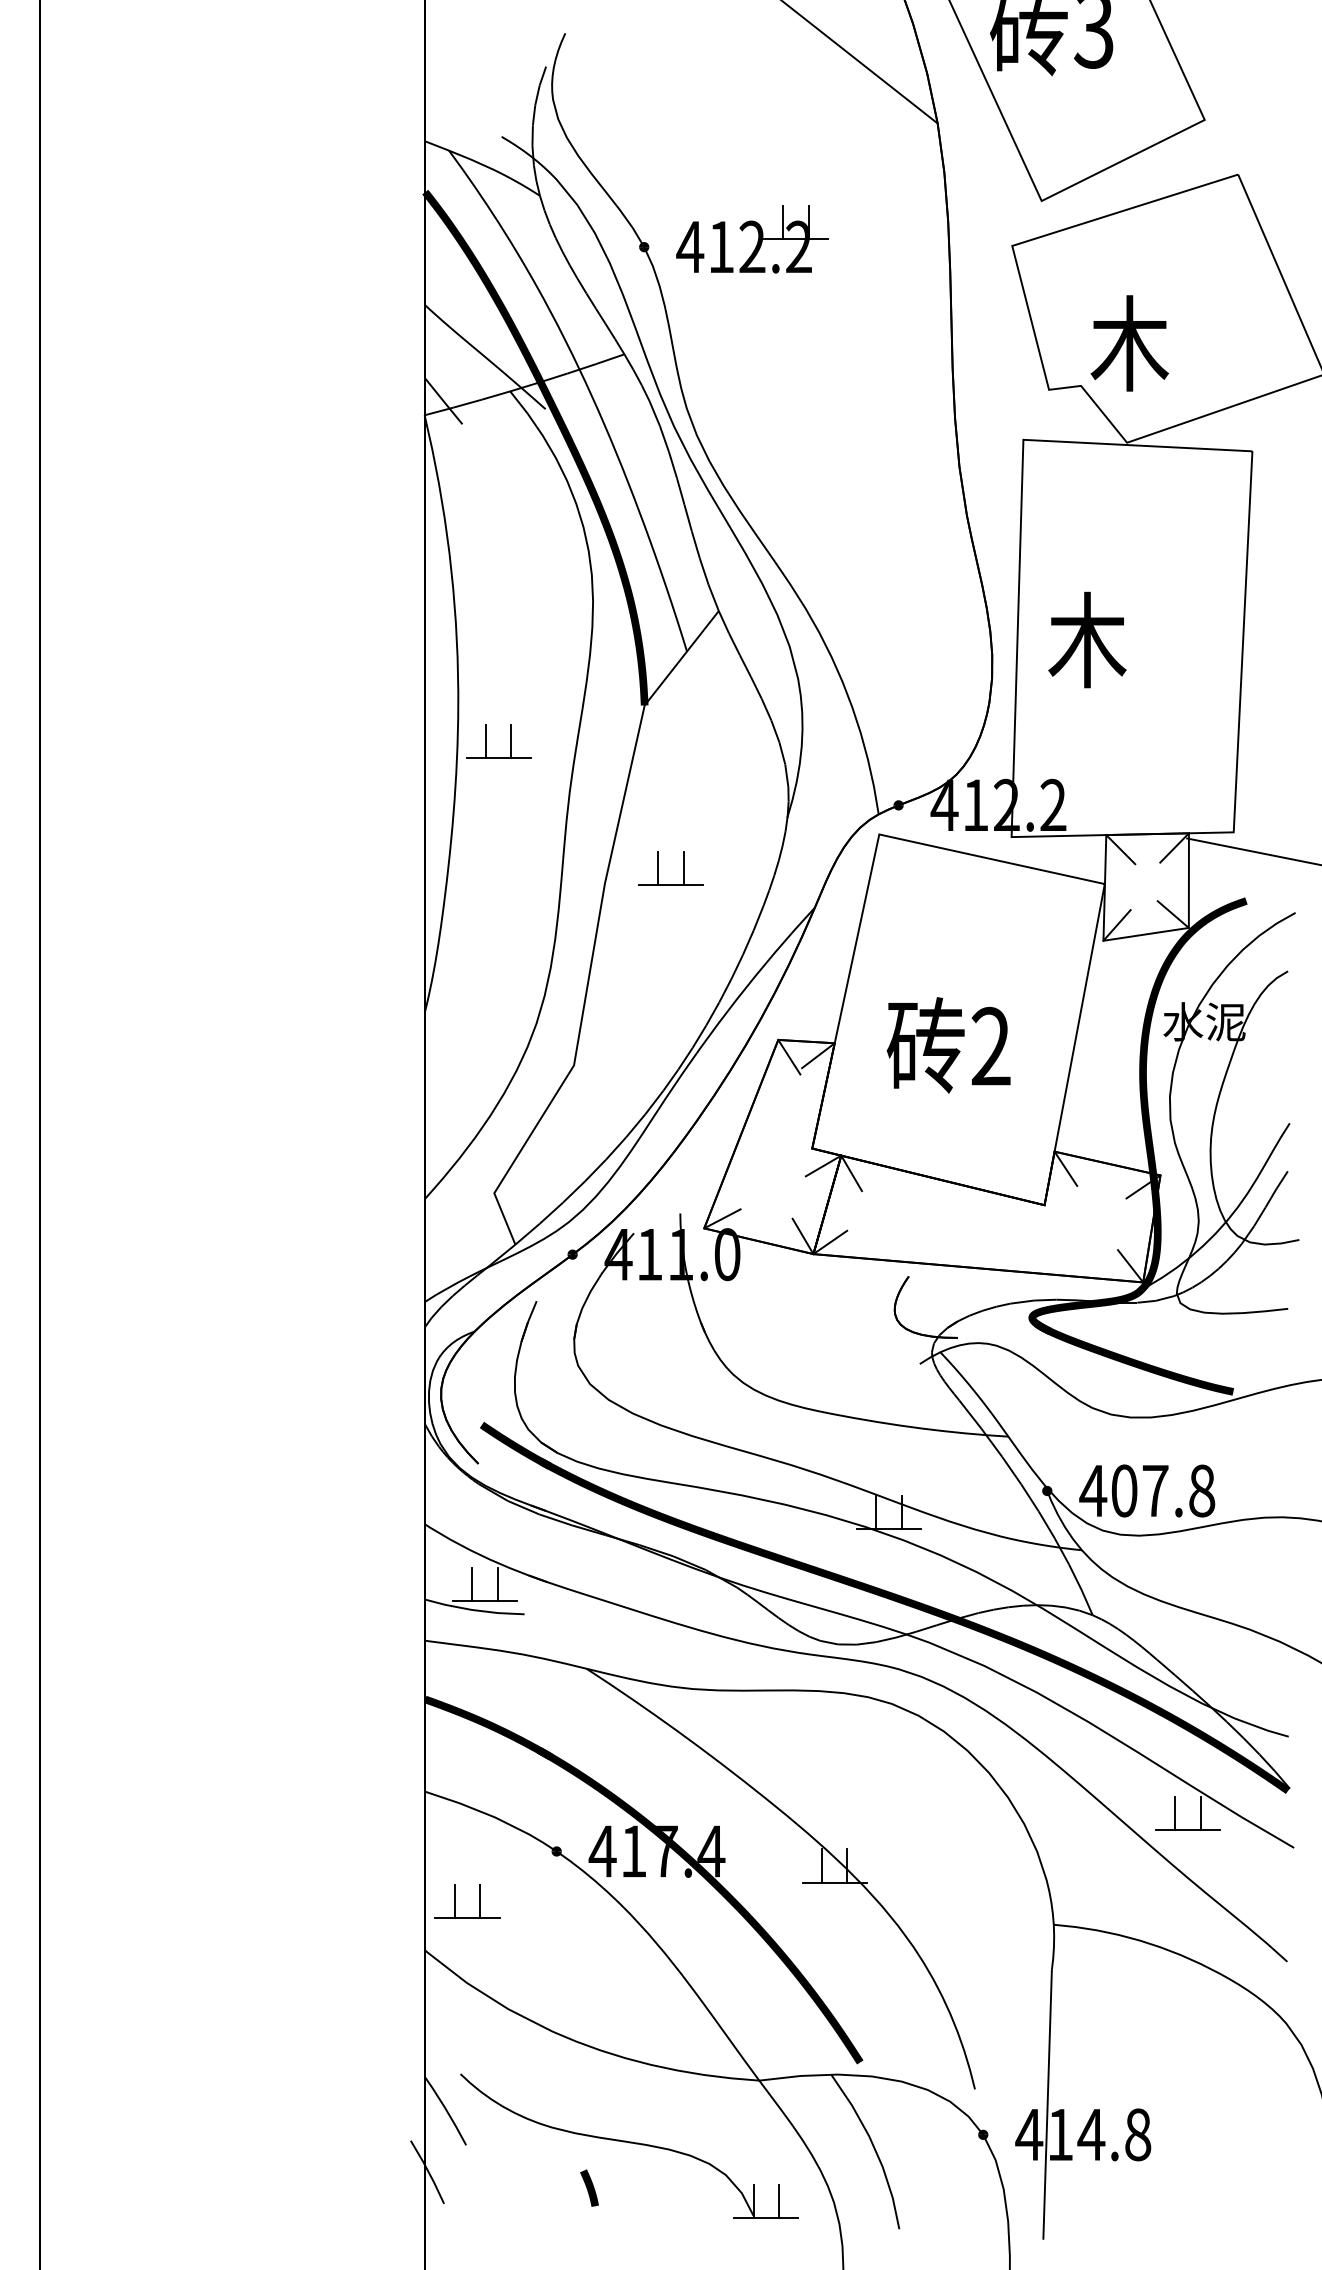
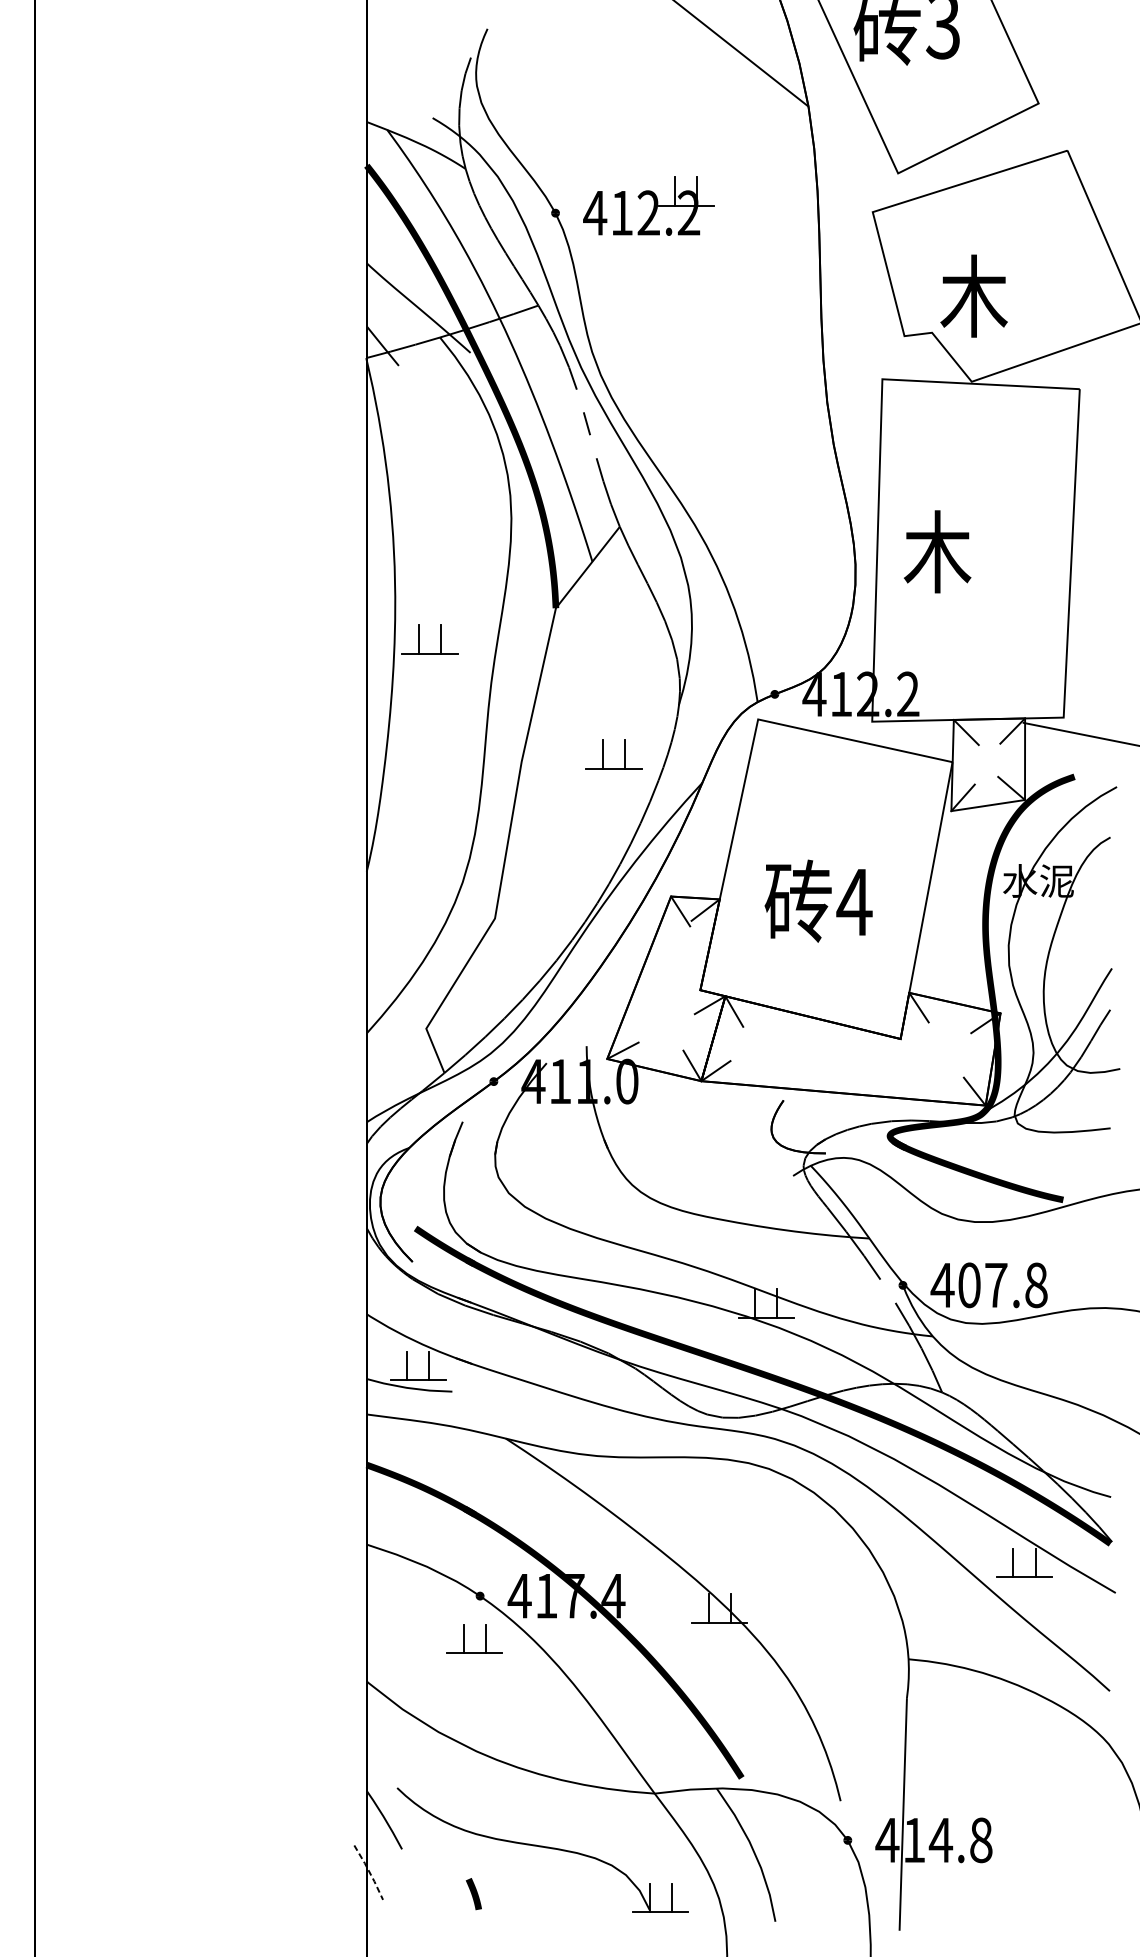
line: (672, 464) -> (579, 400), removed
line: (687, 517) -> (592, 446), removed
part: (658, 868) -> (603, 753), moved
text: (990, 1045) -> (854, 901), 2 -> 4
line: (1029, 1497) -> (887, 1290), removed
part: (455, 1901) -> (464, 1639), moved
line: (428, 2172) -> (369, 1872), solid -> dashed
curve: (589, 2187) -> (473, 1893), moved

